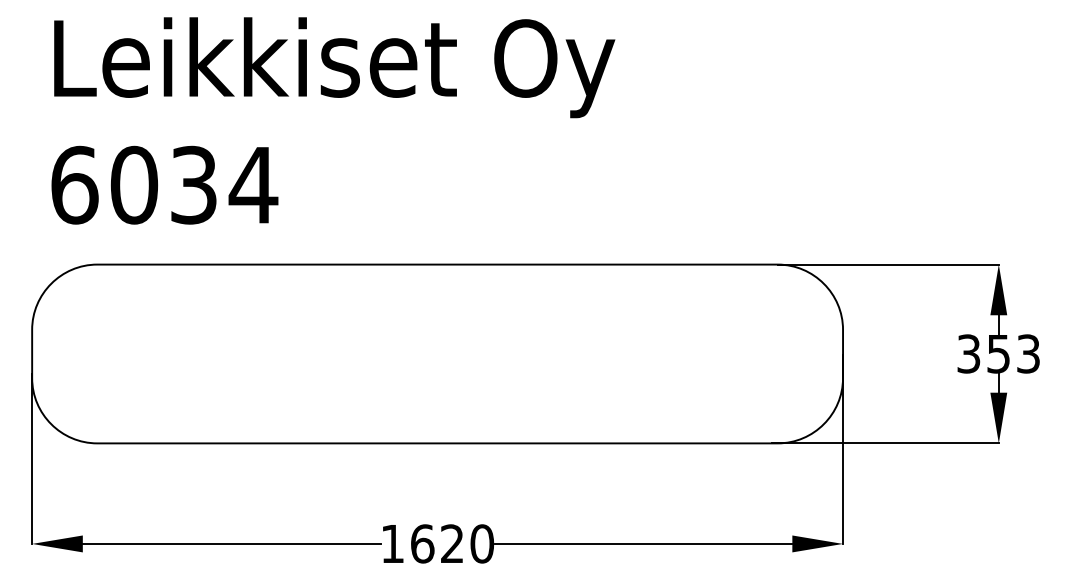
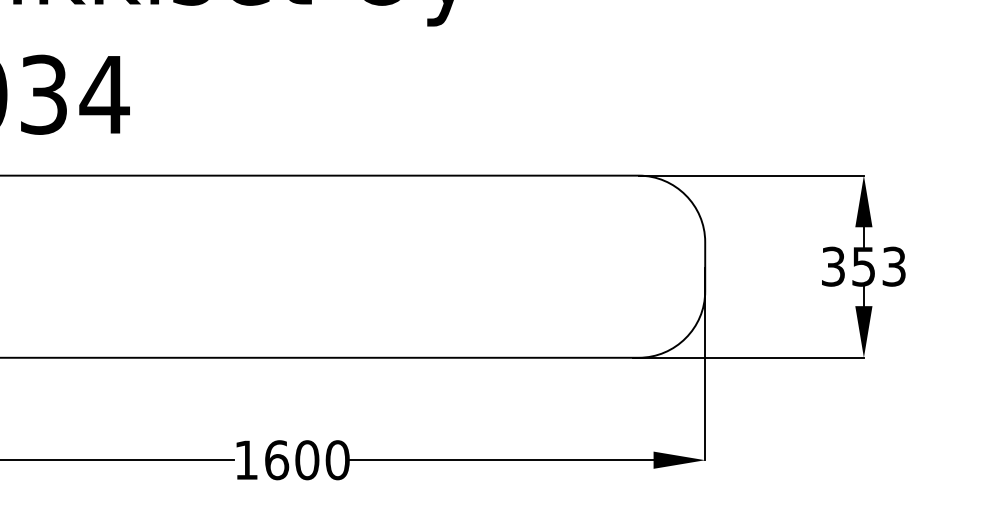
text: (452, 543) -> (307, 459), 1620 -> 1600

